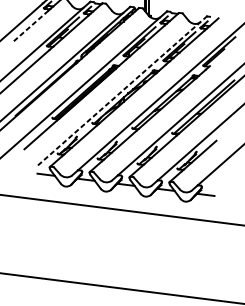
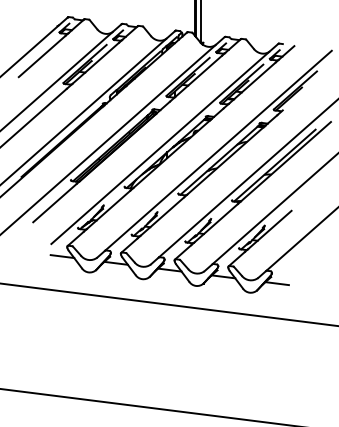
line: (30, 26) -> (41, 56), dashed -> solid
line: (122, 90) -> (165, 143), dashed -> solid

